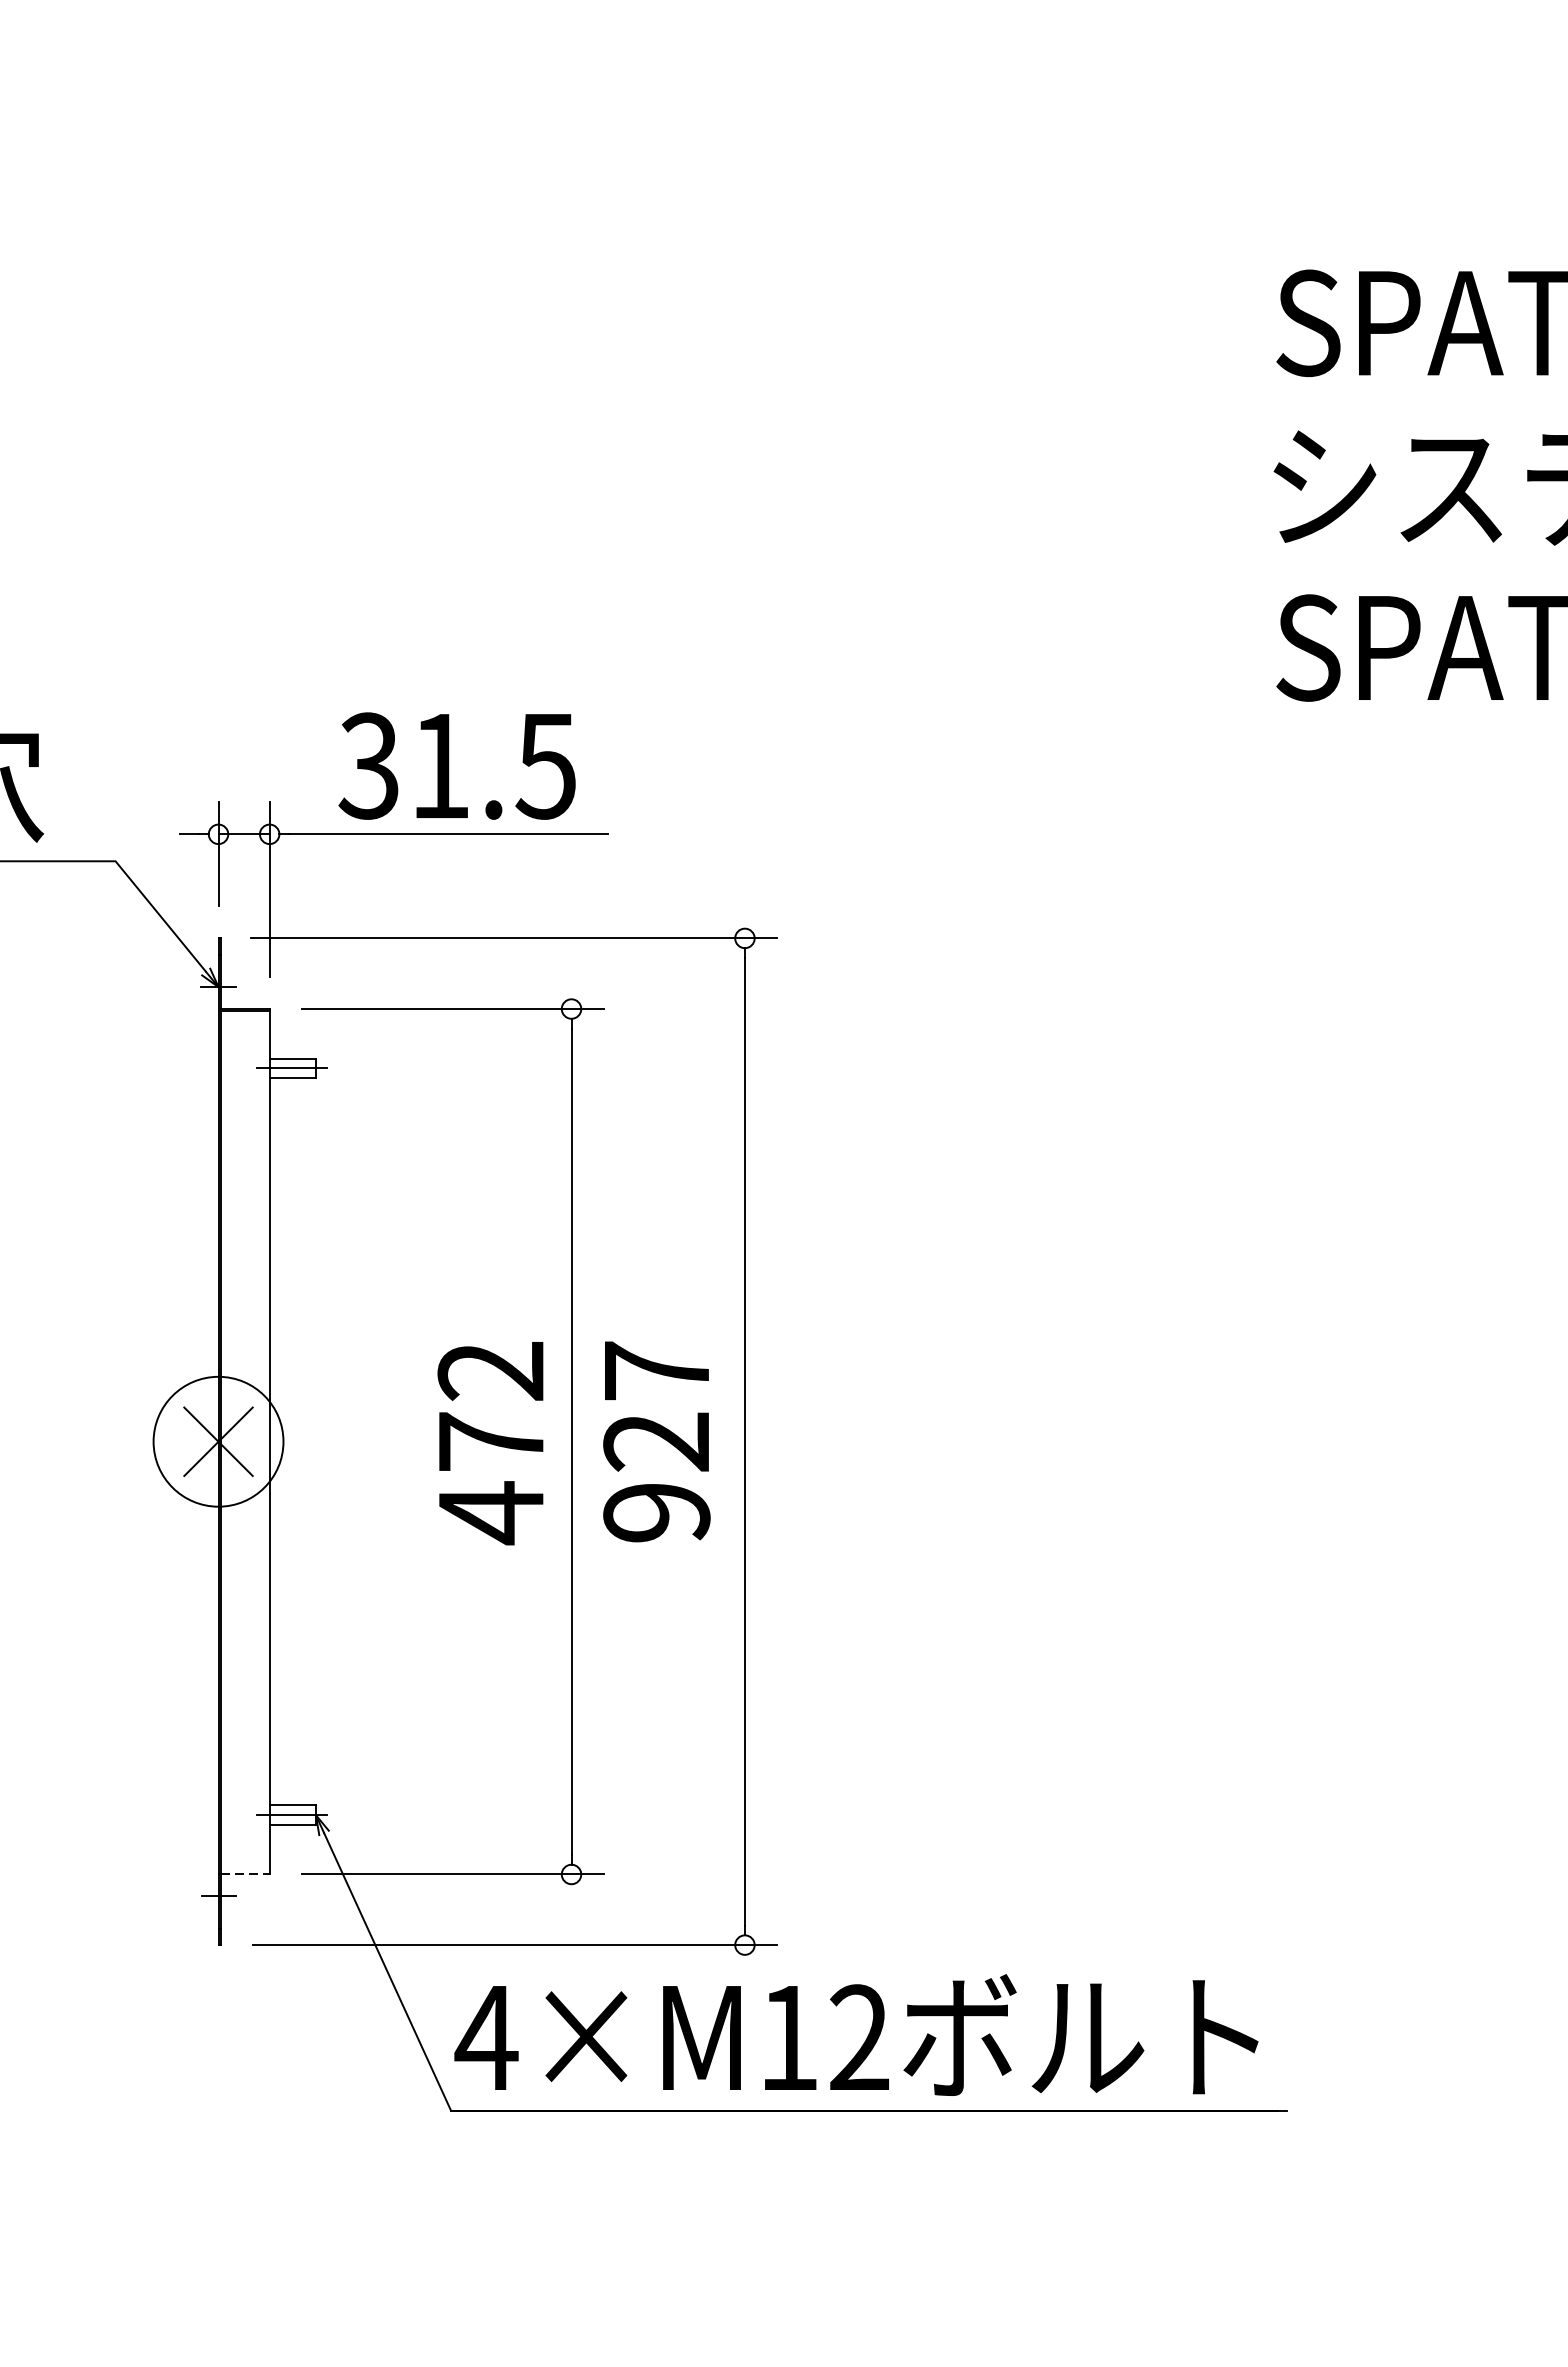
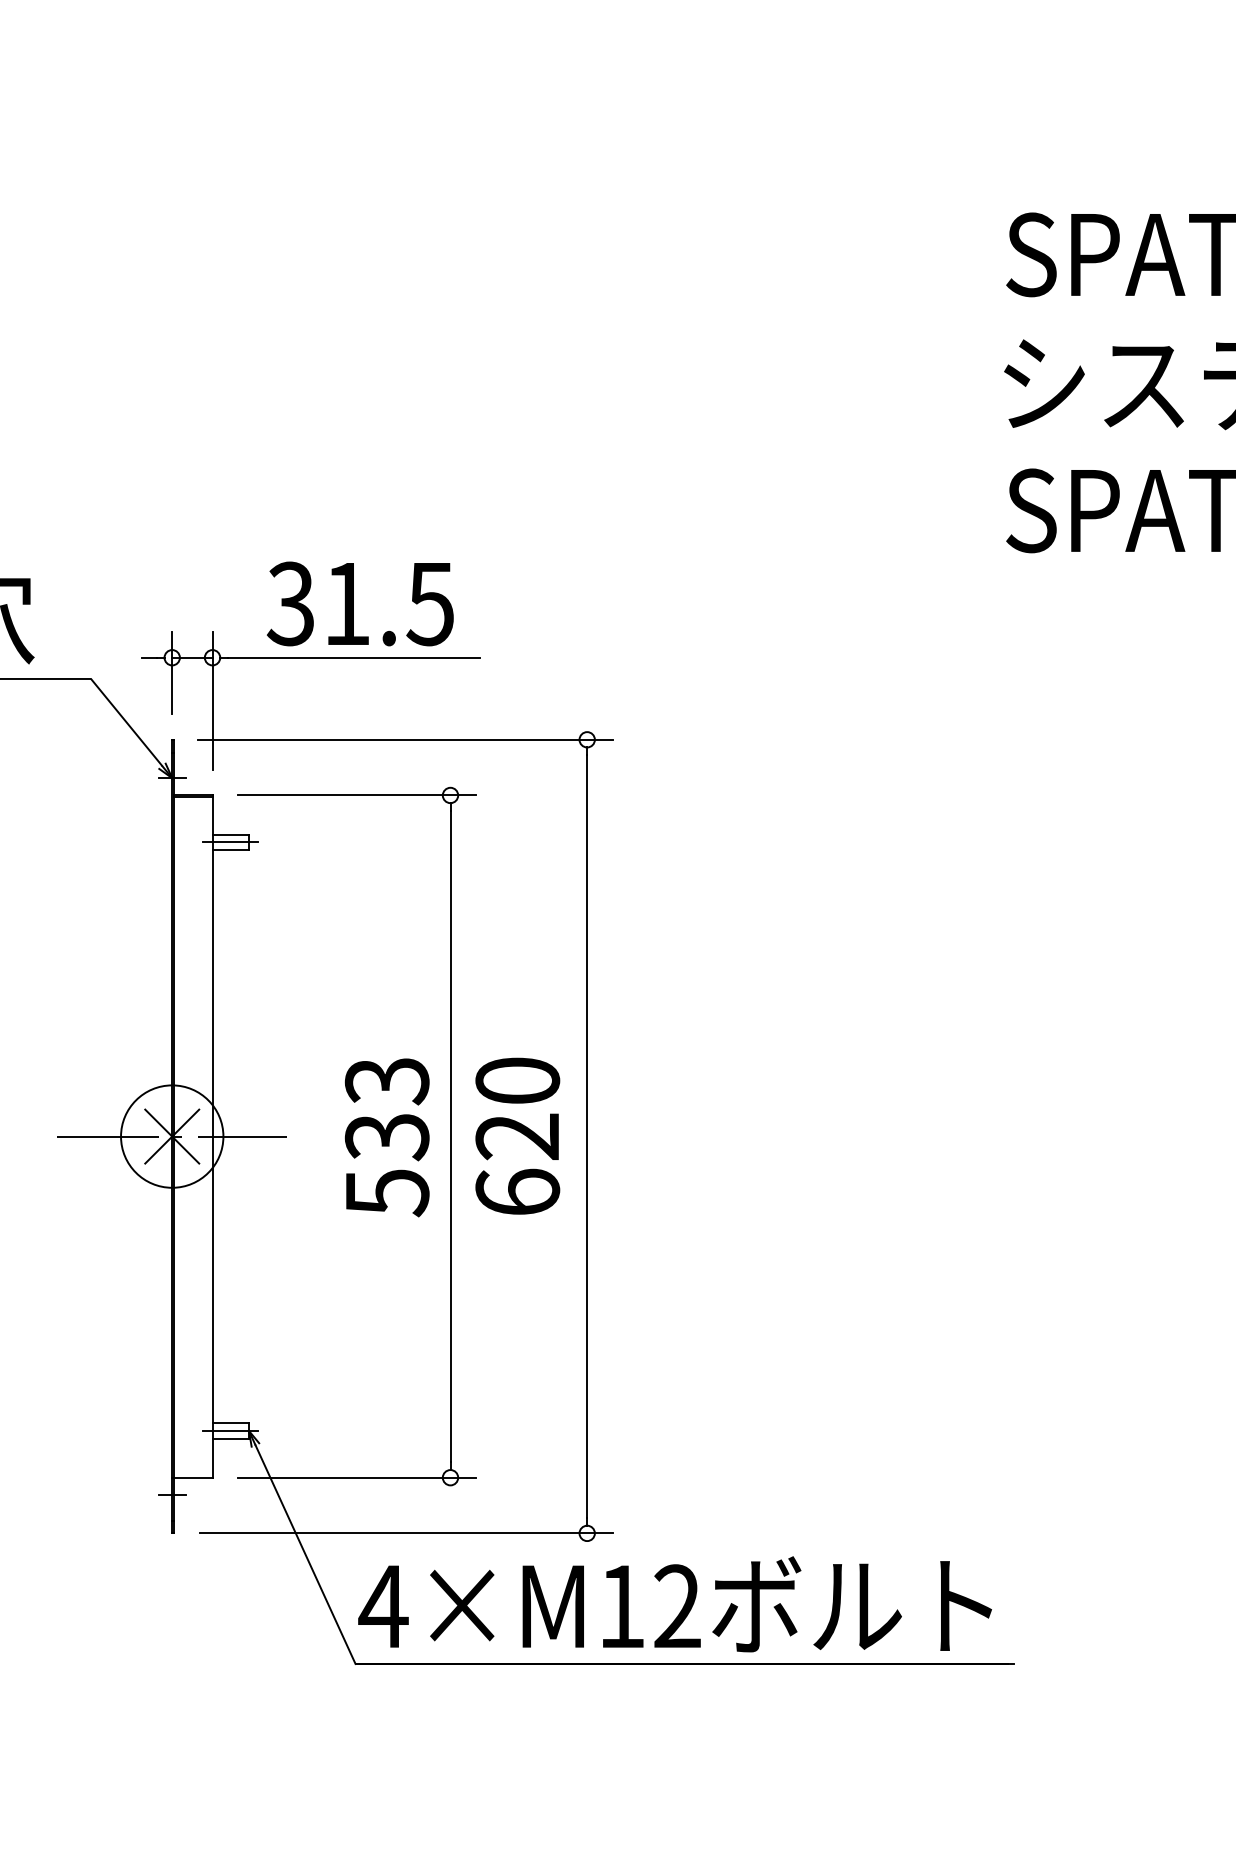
line: (218, 1441) -> (172, 1136), added
text: (656, 1441) -> (517, 1136), 927 -> 620
text: (490, 1442) -> (386, 1137), 472 -> 533
line: (245, 1874) -> (193, 1477), dashed -> solid

